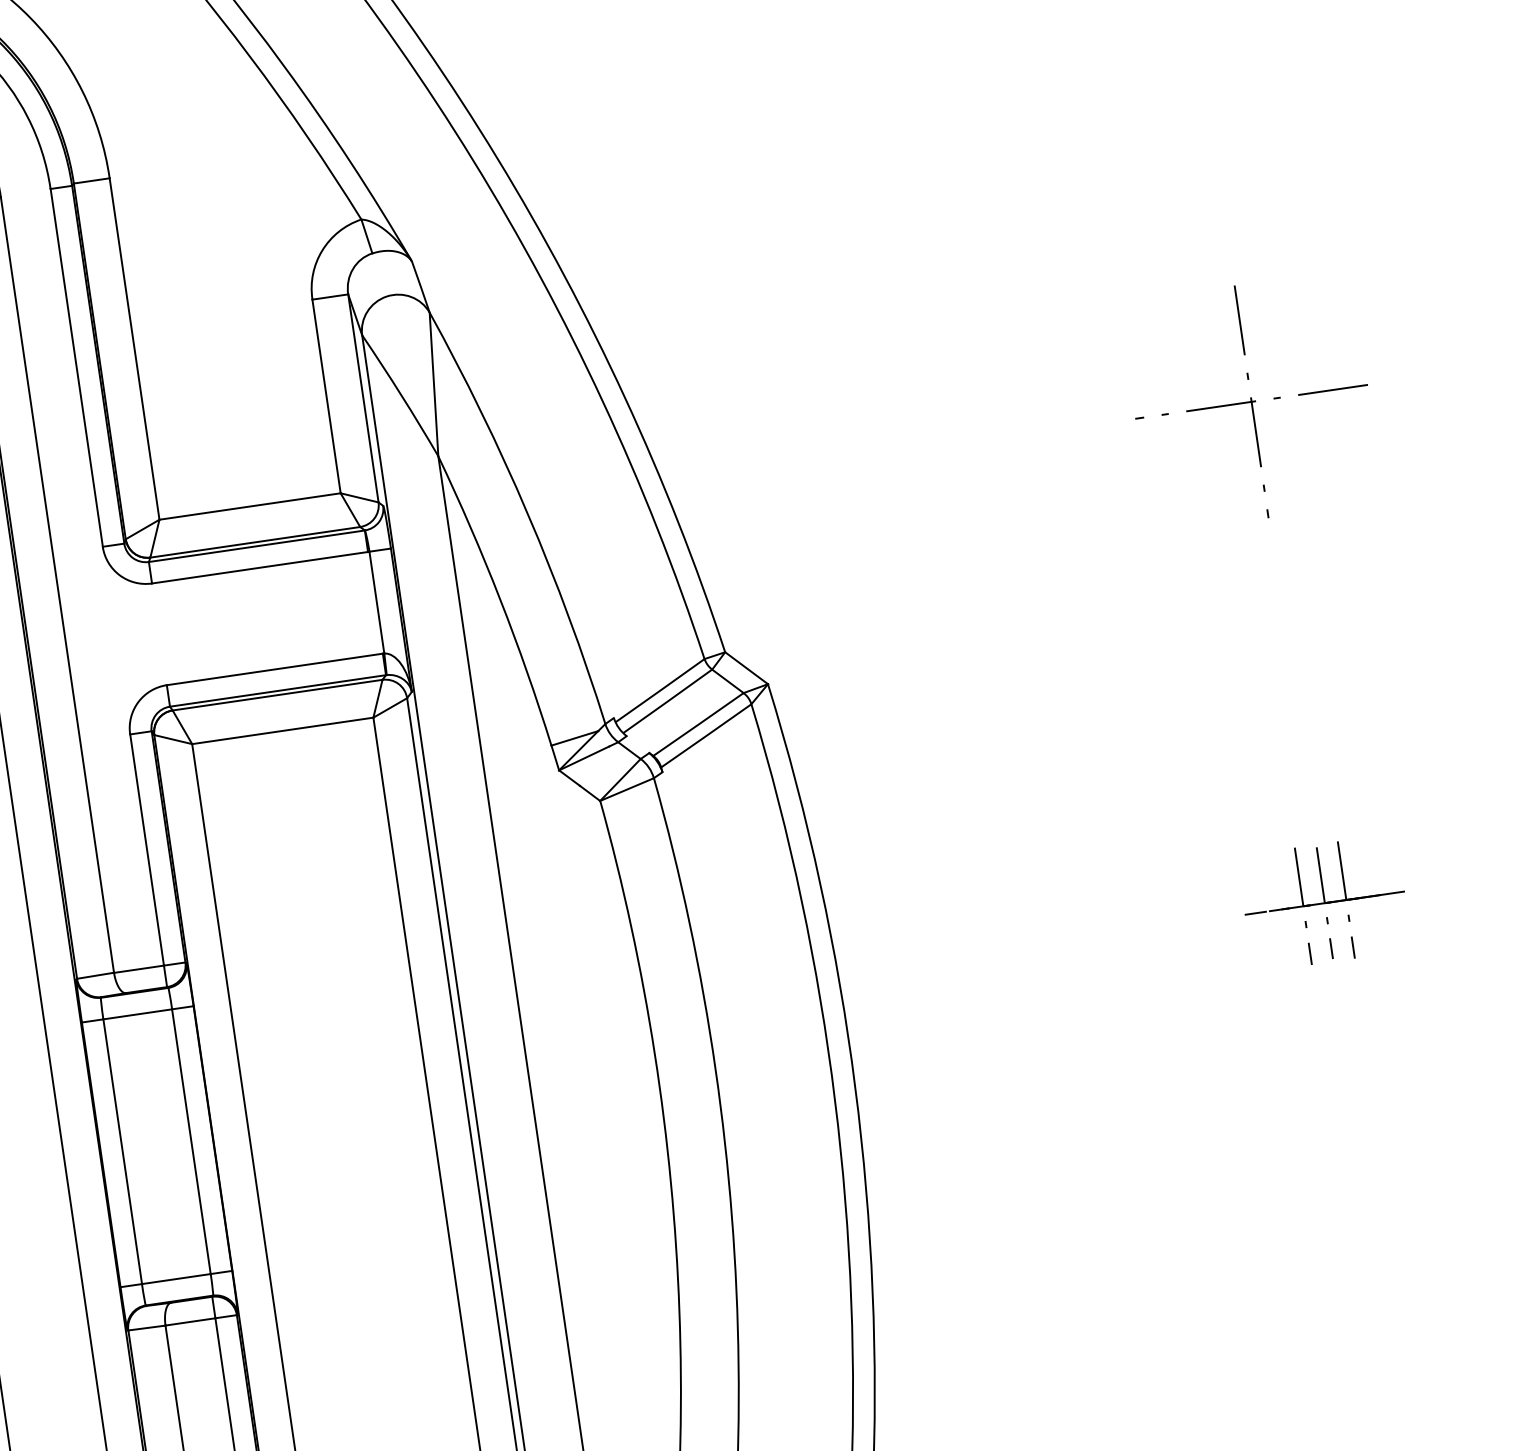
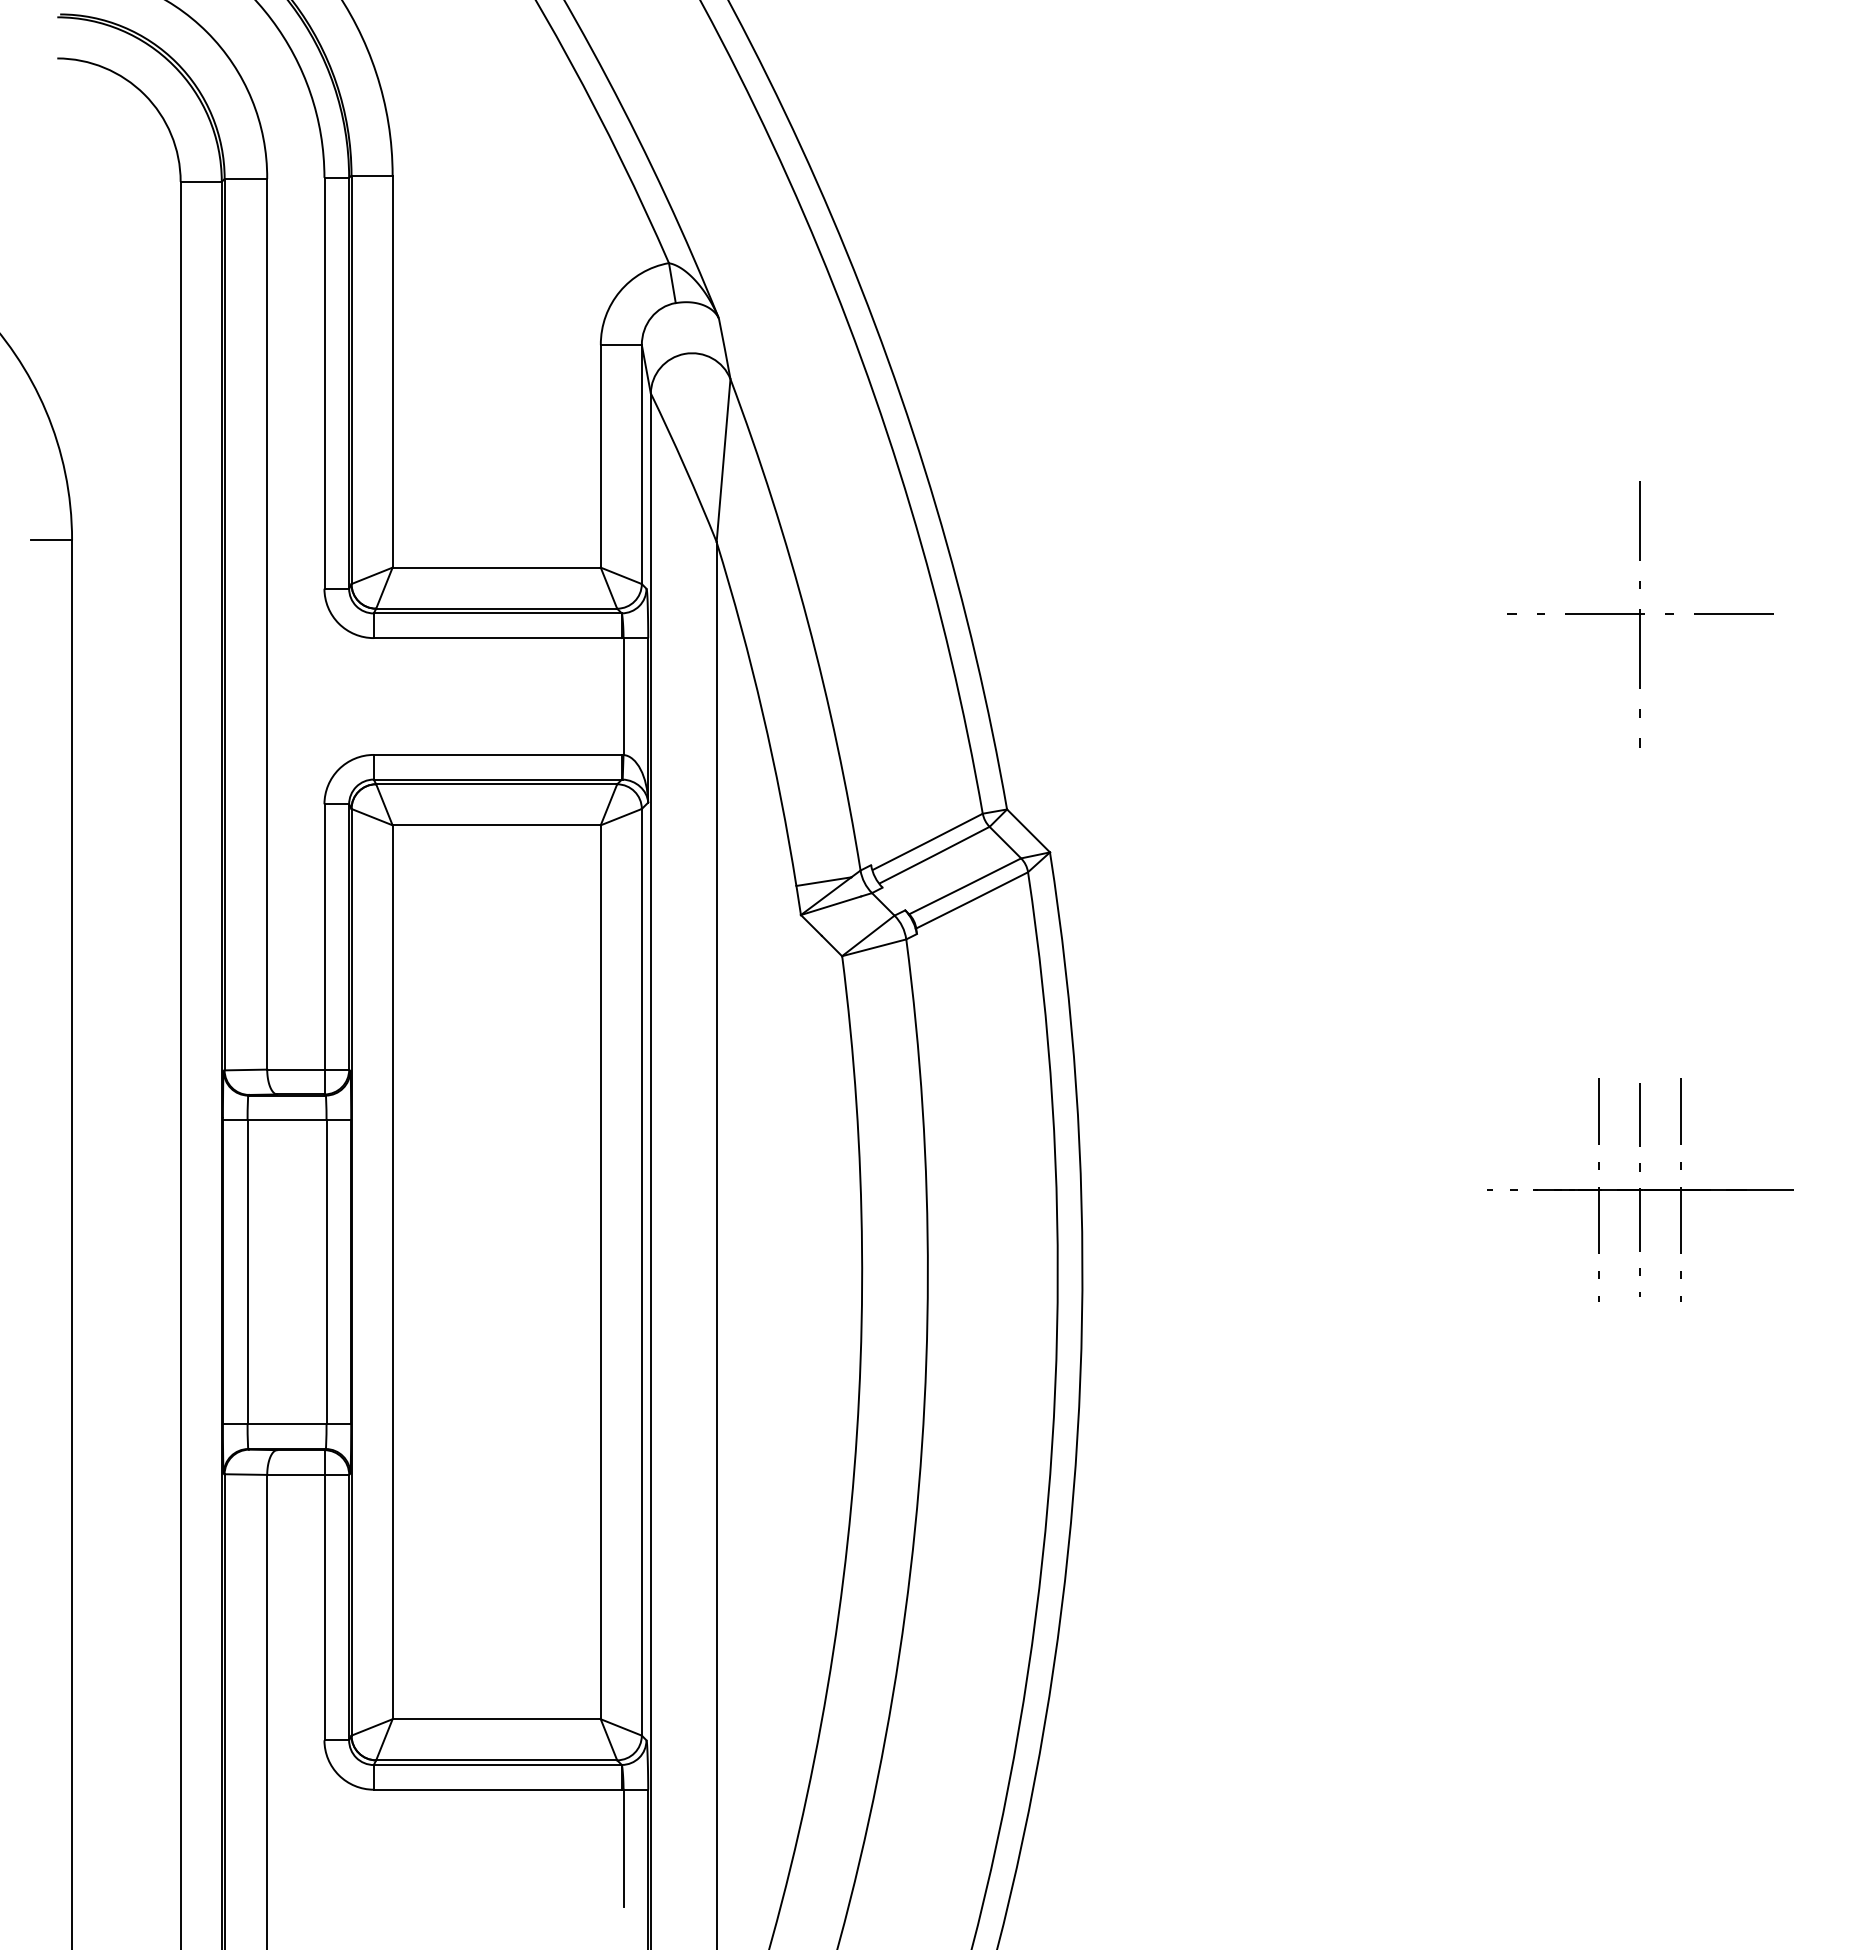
part: (1324, 902) -> (1640, 1189), size x1.67

